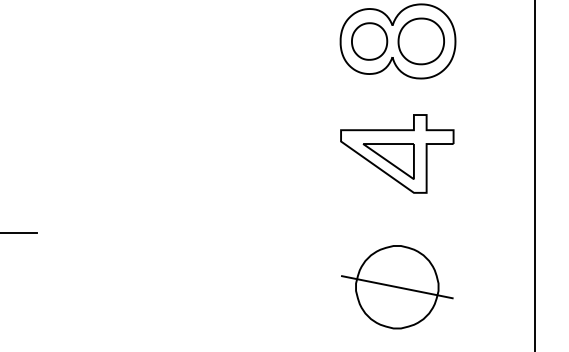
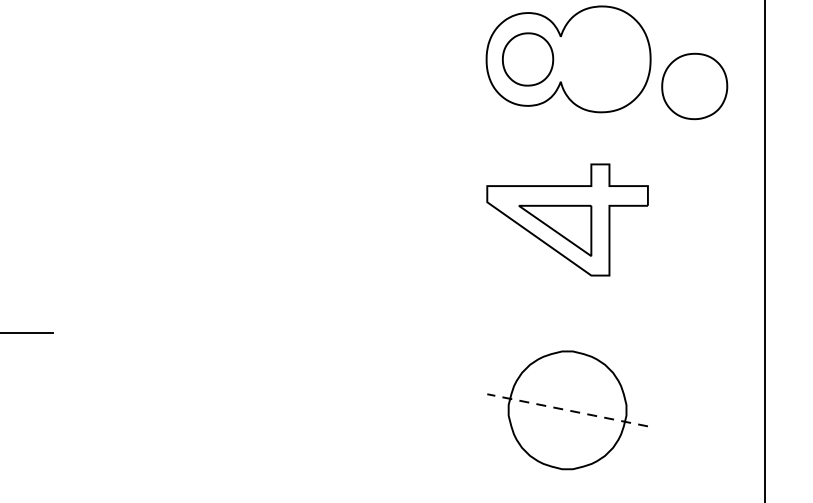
part: (420, 41) -> (693, 86), moved
line: (396, 287) -> (566, 410), solid -> dashed

